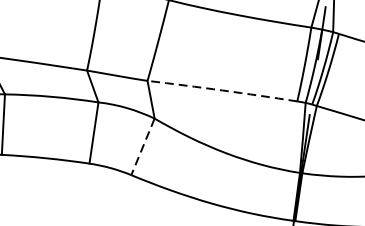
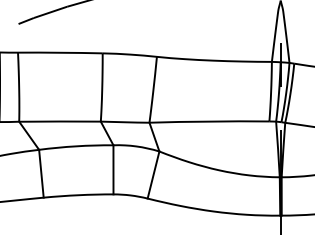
arc: (222, 90) -> (209, 121), dashed -> solid
line: (142, 147) -> (153, 175), dashed -> solid

